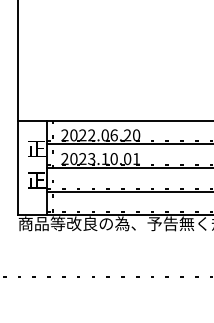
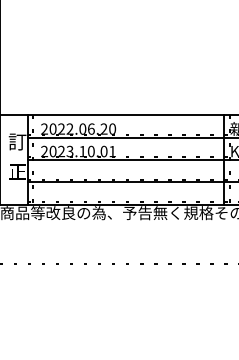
text: (36, 148) -> (17, 141), 正 -> 訂

